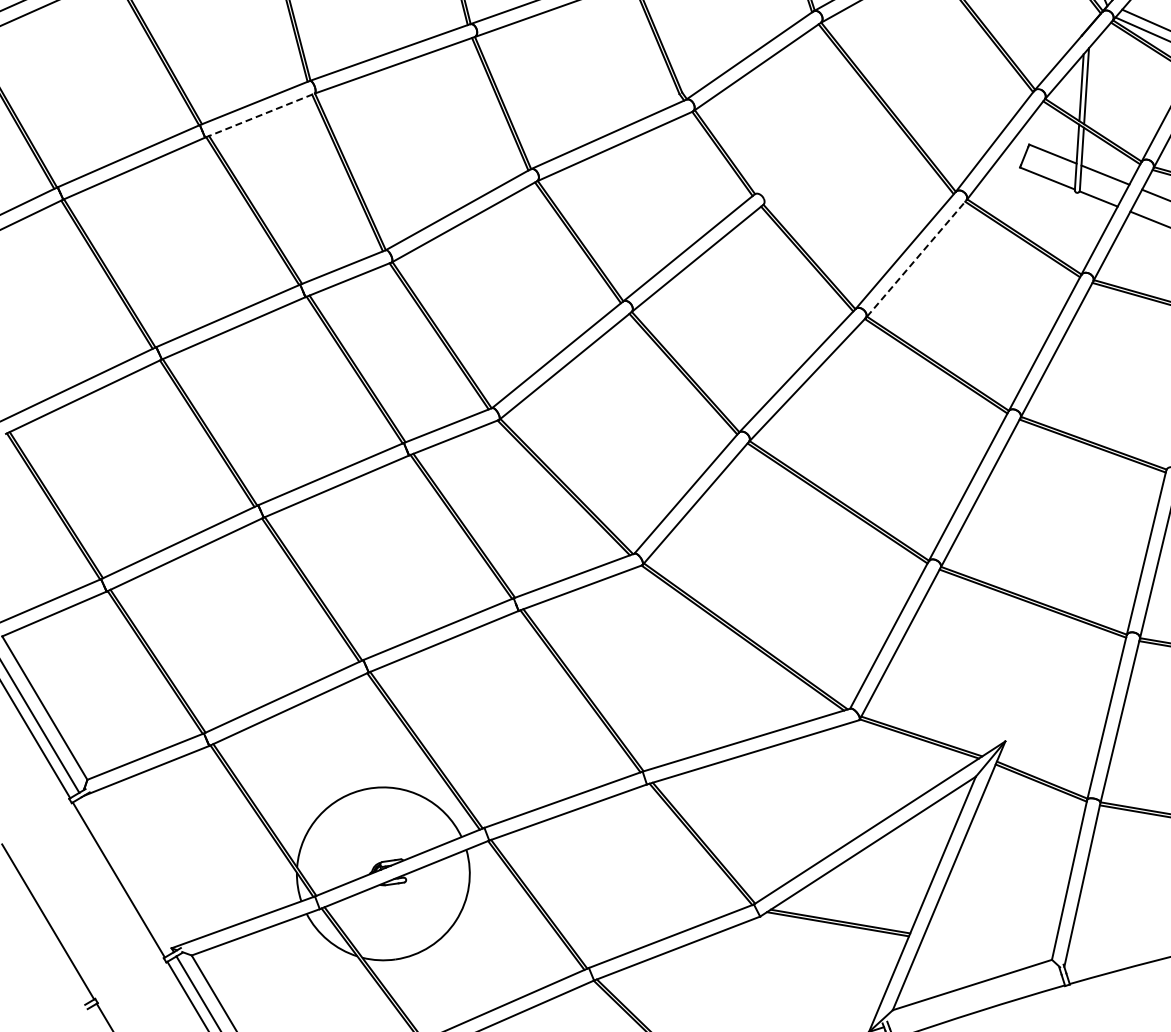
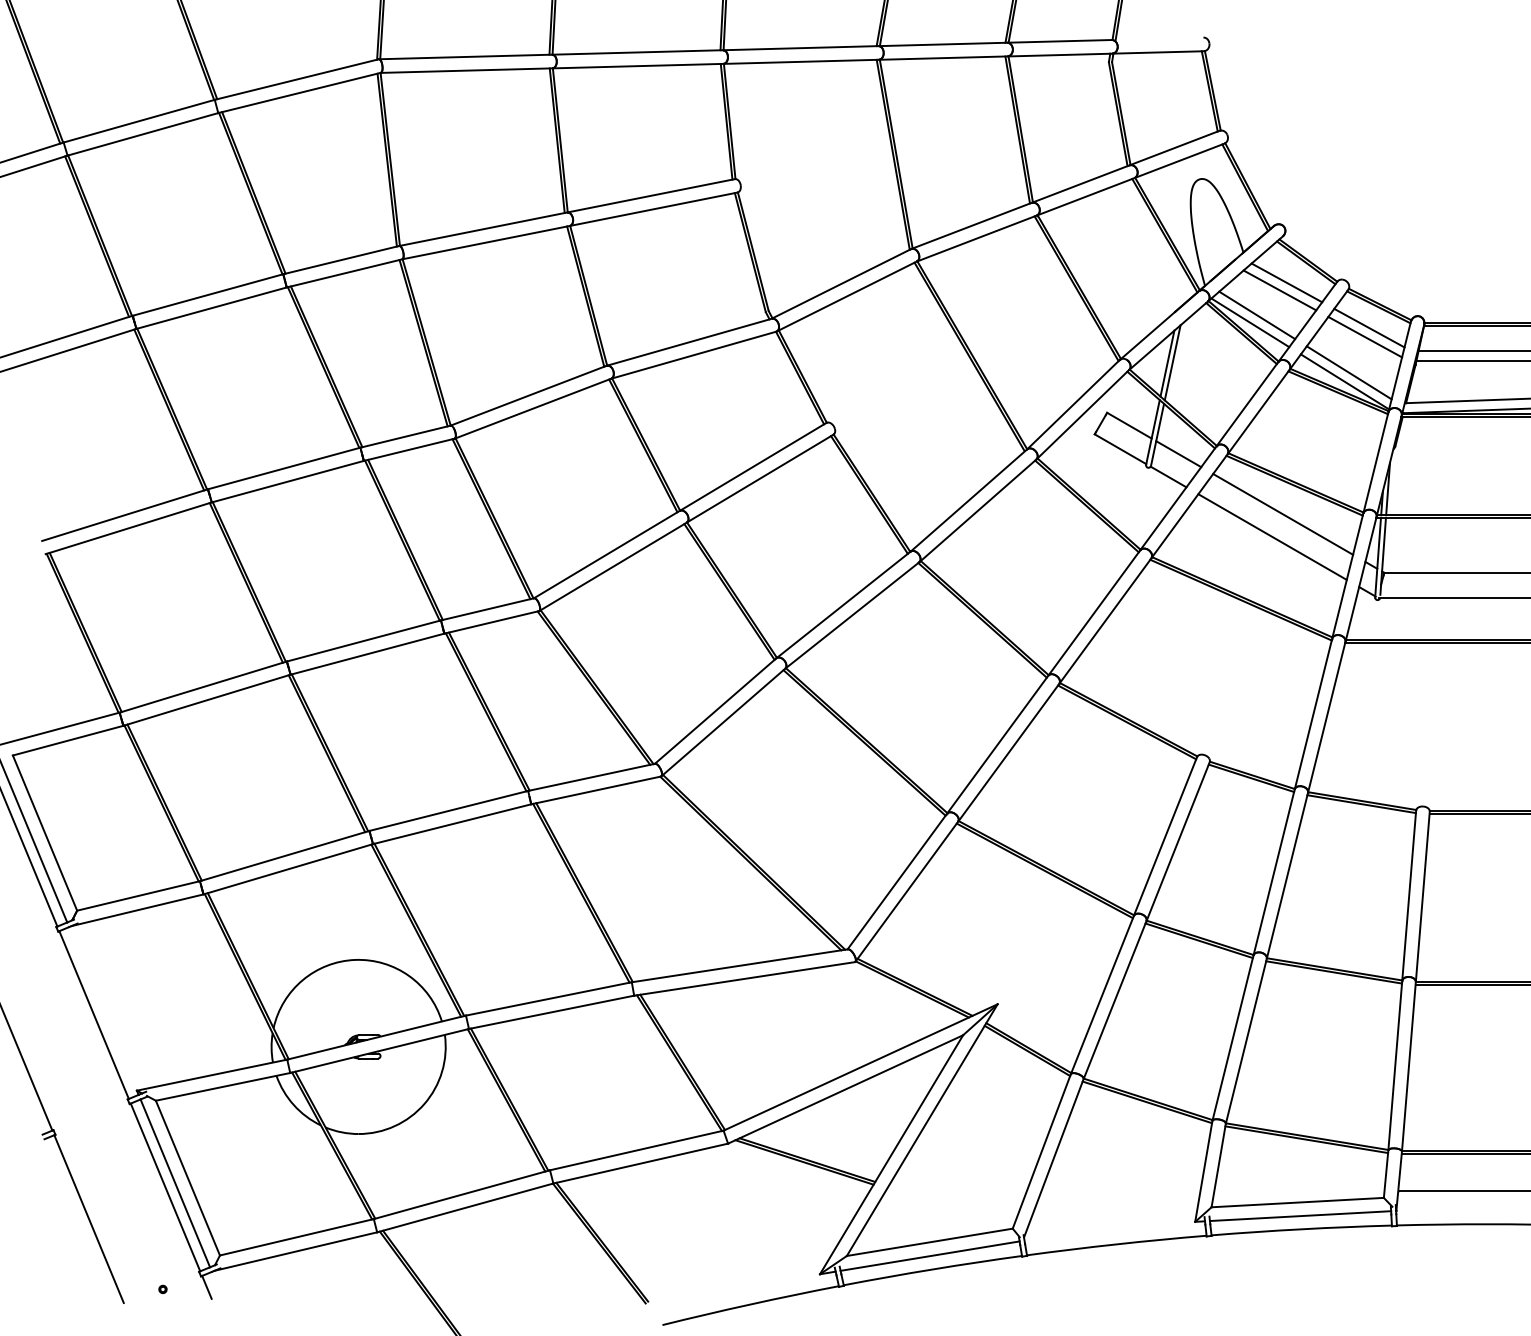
line: (259, 115) -> (344, 273), dashed -> solid
line: (916, 258) -> (978, 510), dashed -> solid
line: (973, 998) -> (929, 1255), added

